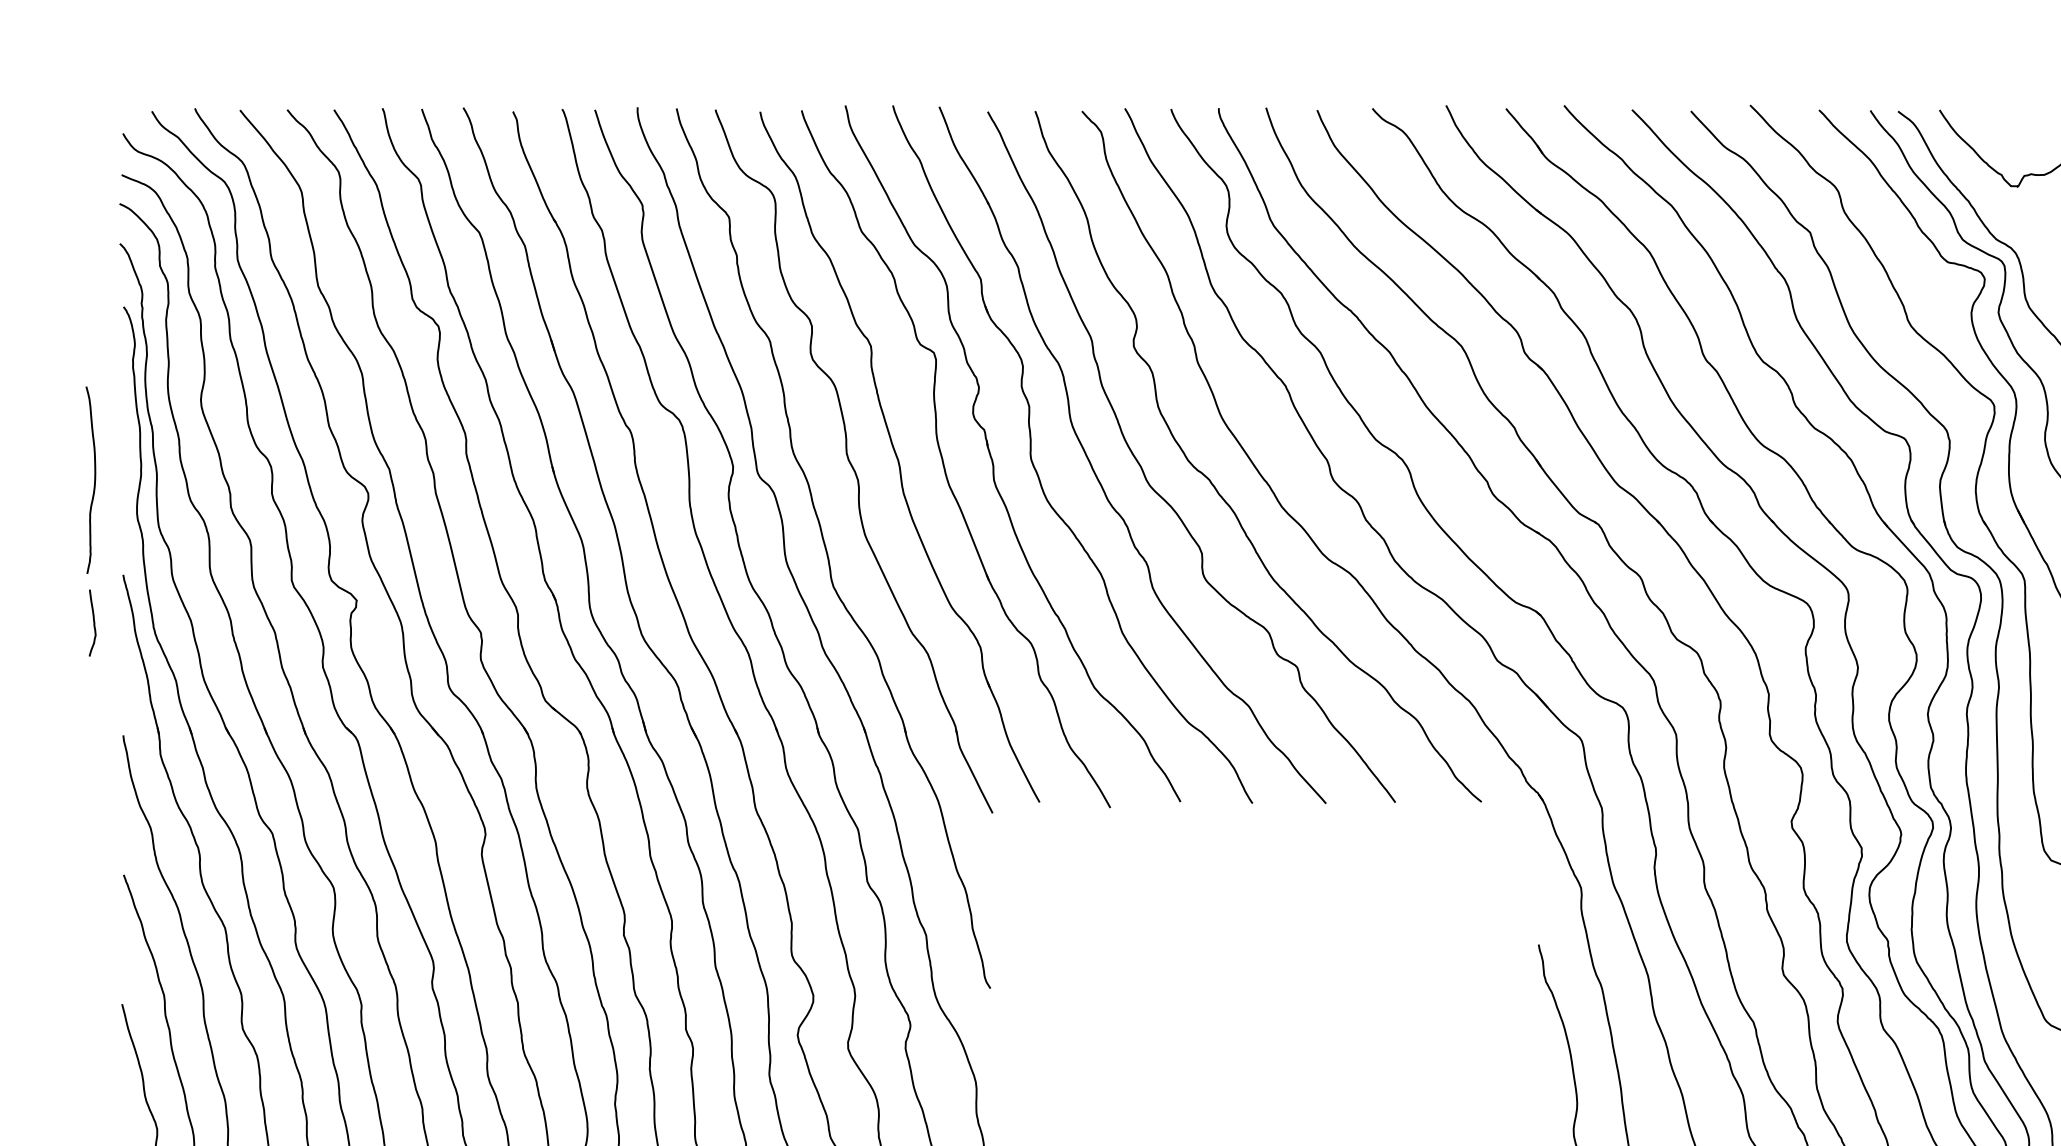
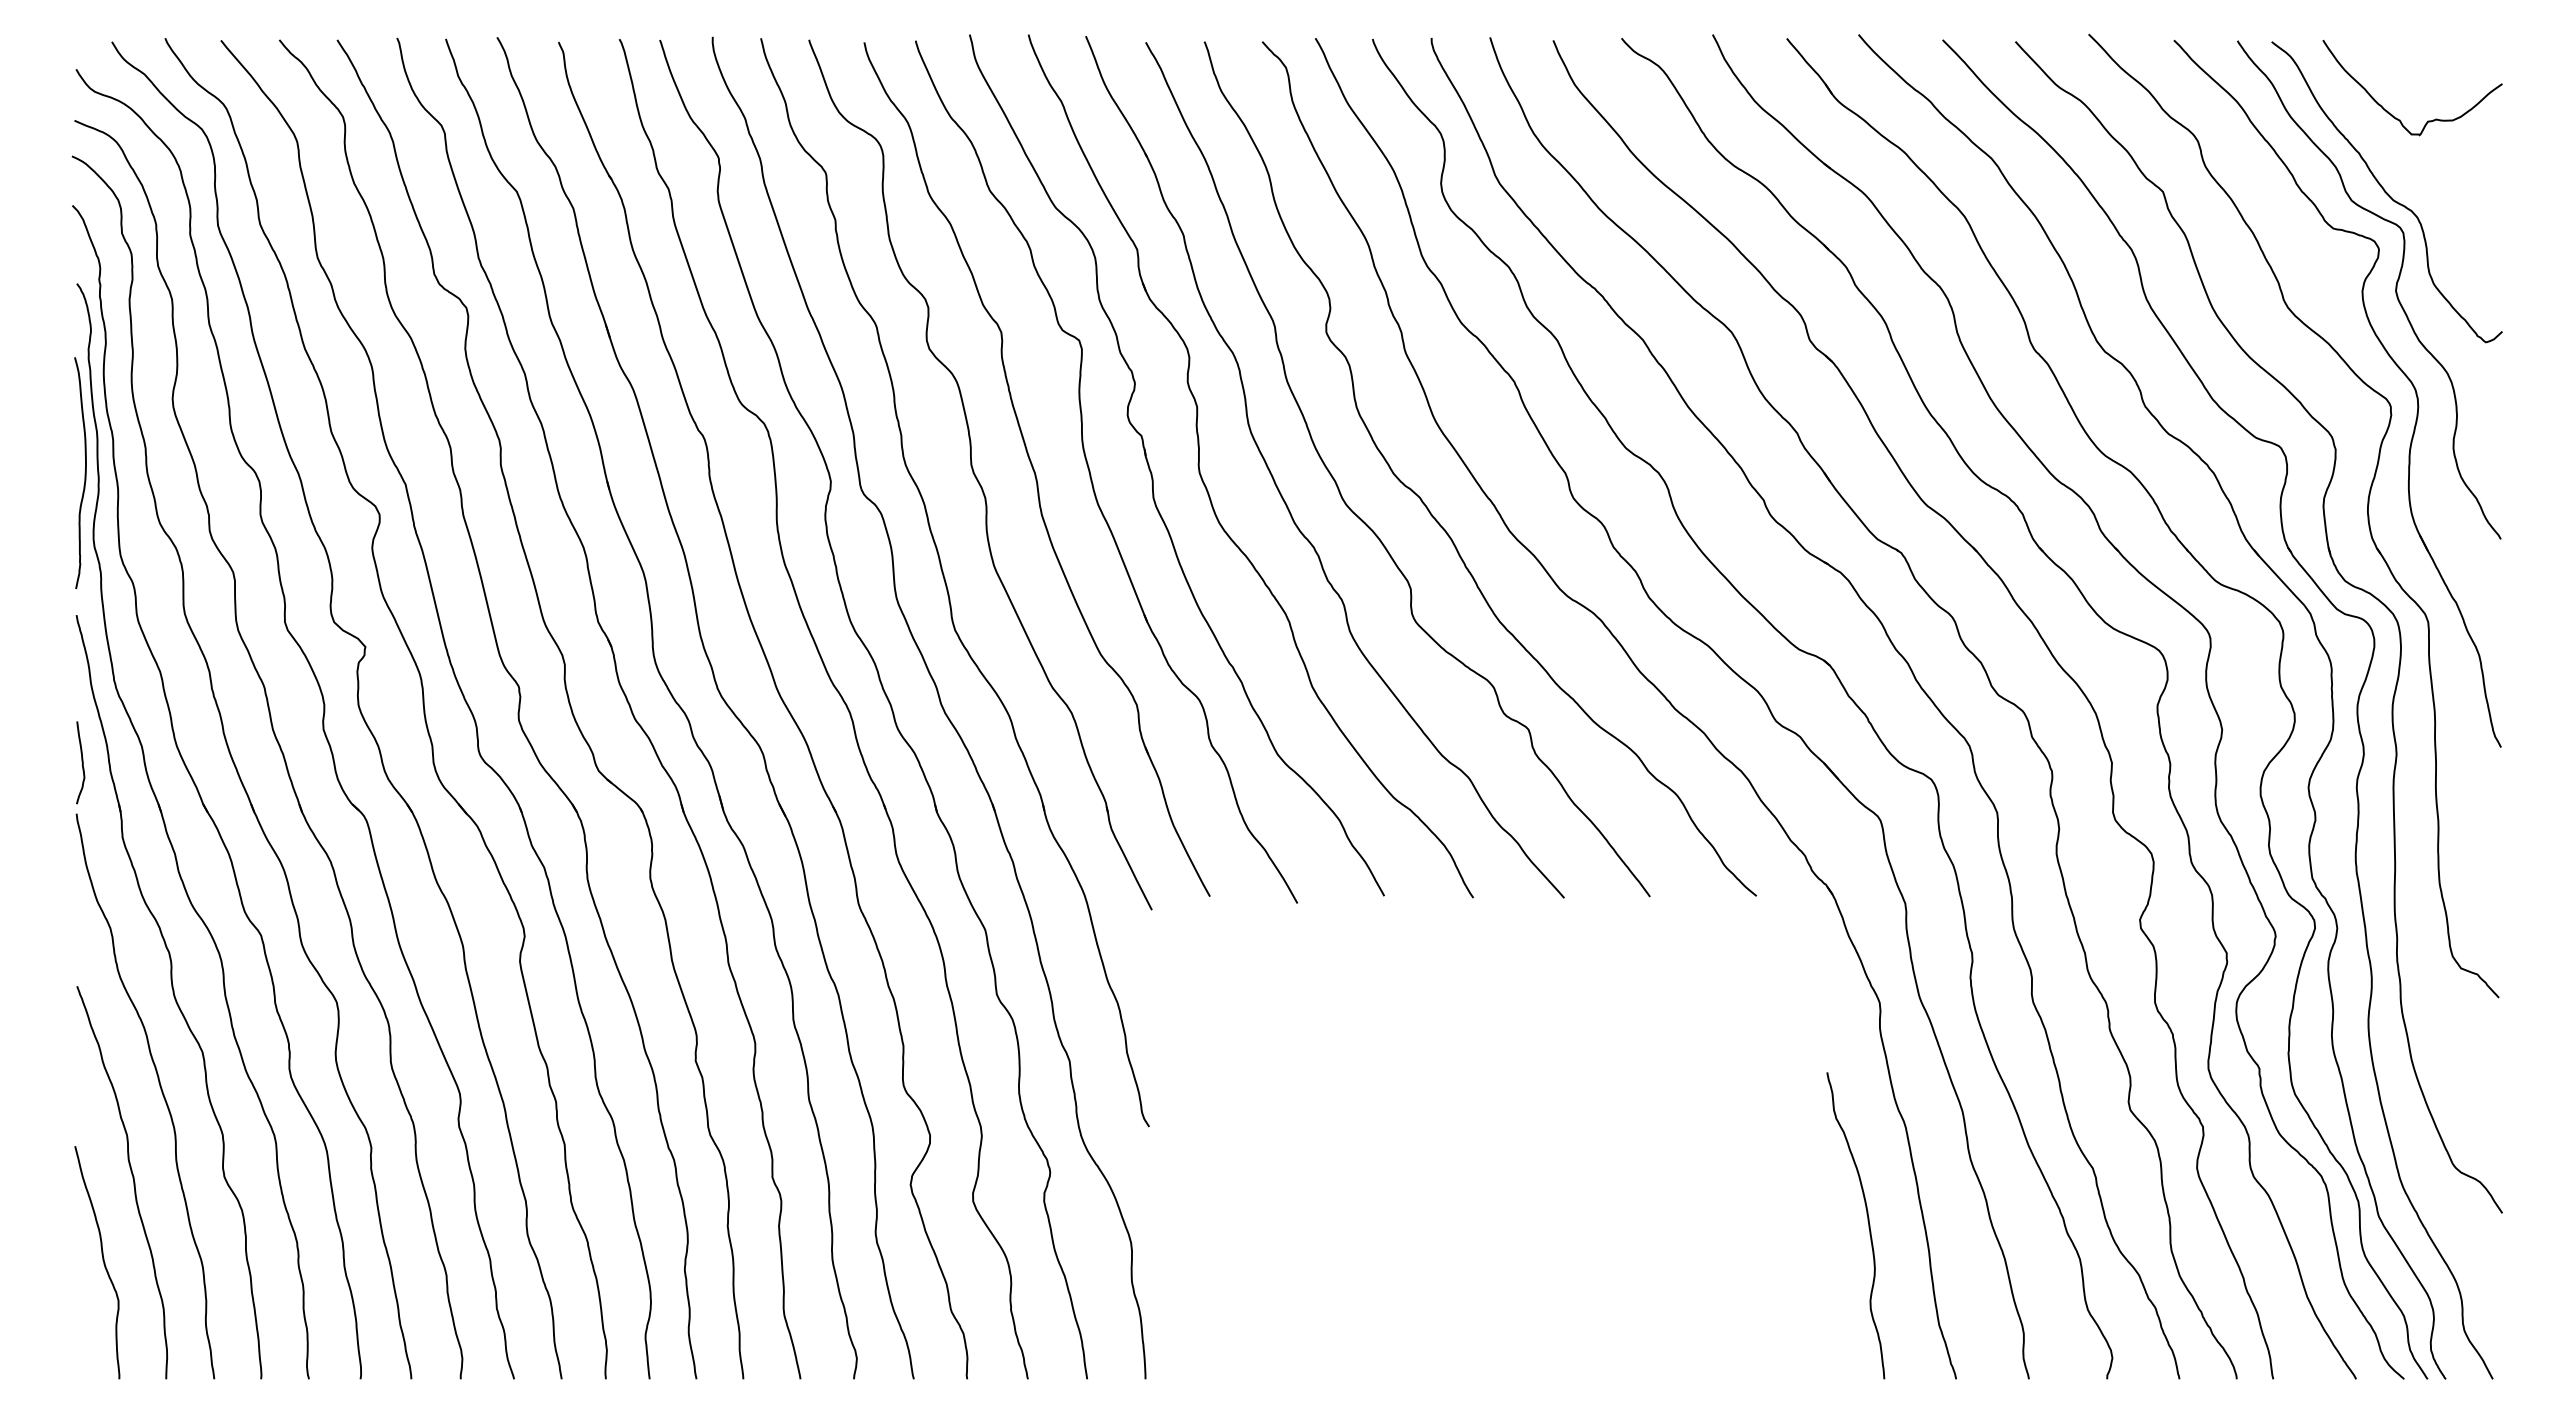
curve: (94, 480) -> (84, 473), moved
curve: (93, 622) -> (81, 762), moved

